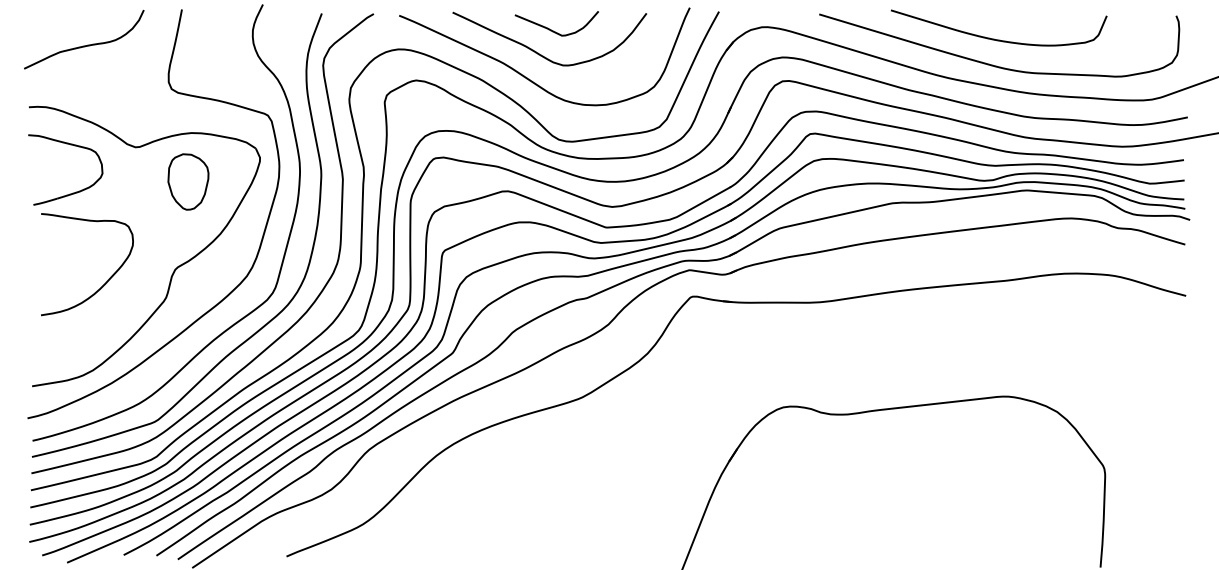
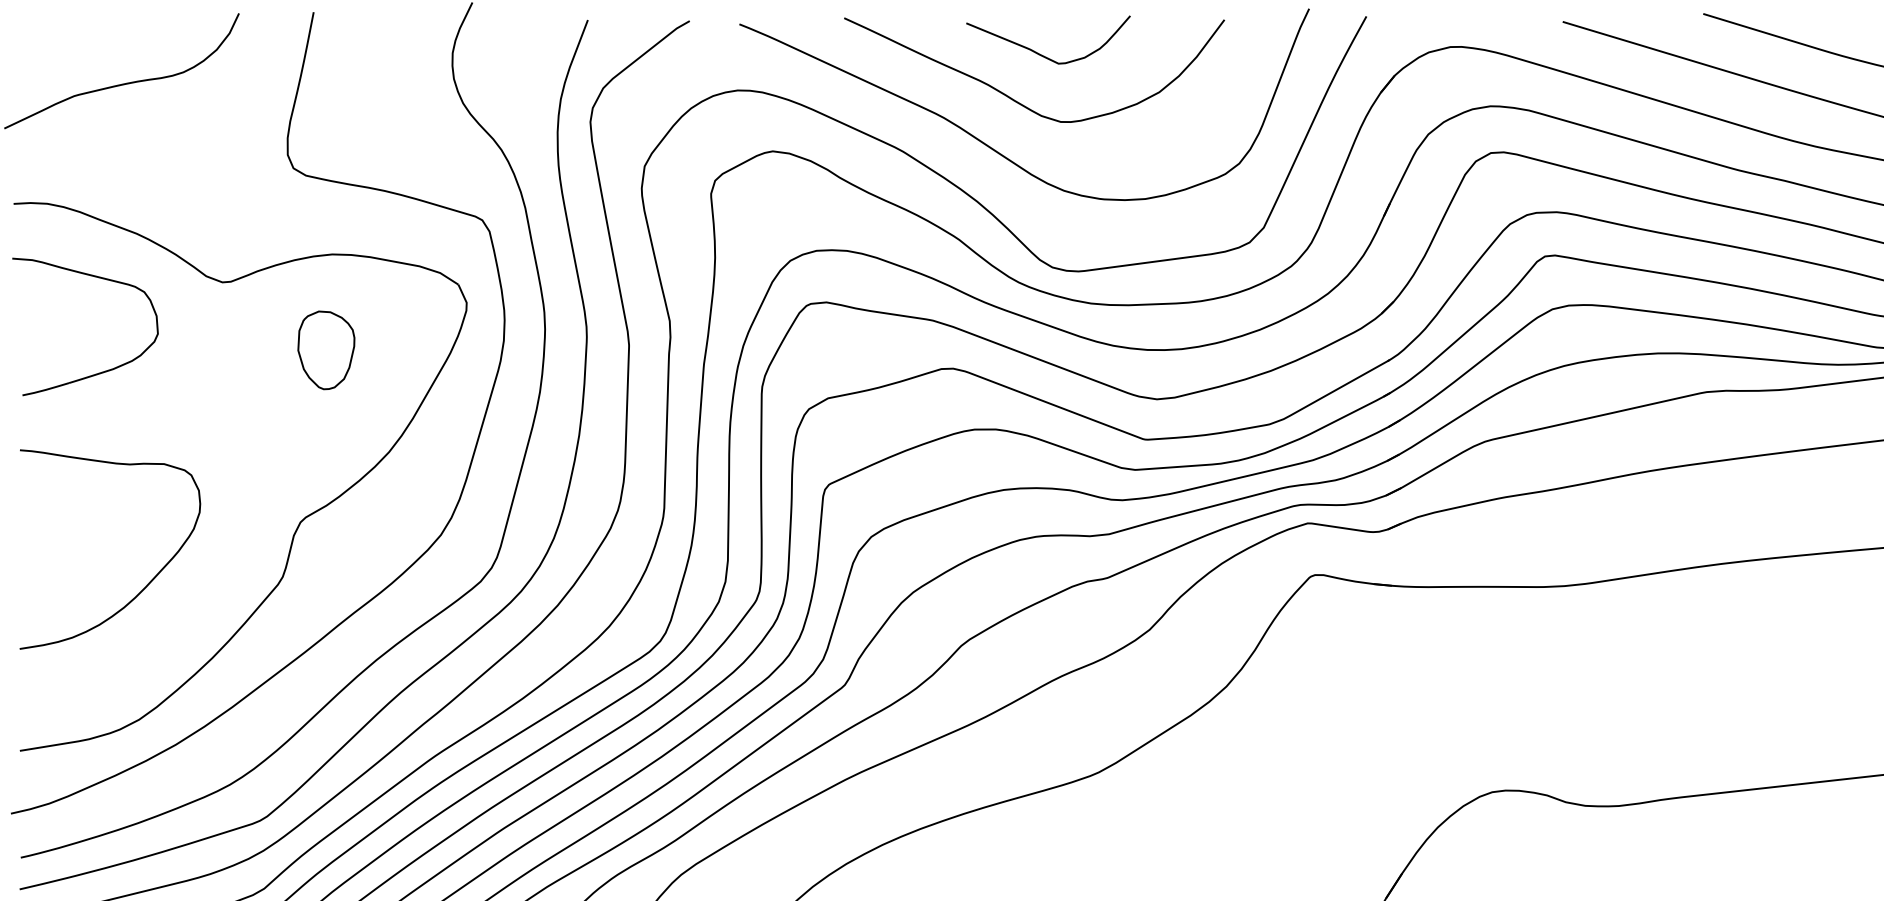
part: (188, 181) -> (326, 349), size x0.71
curve: (108, 278) -> (152, 576), moved

